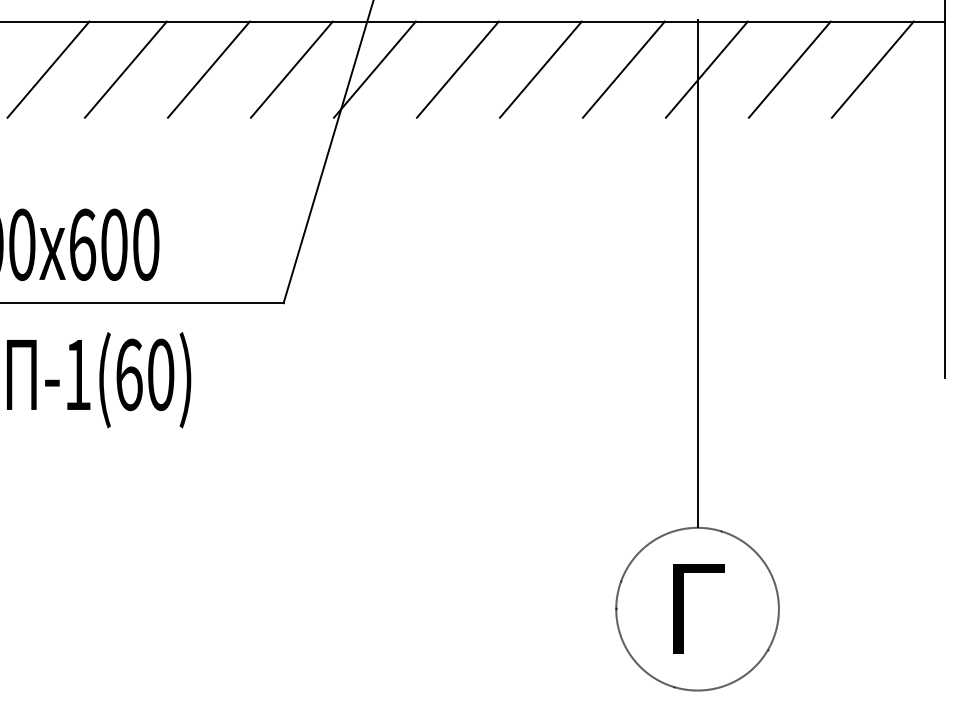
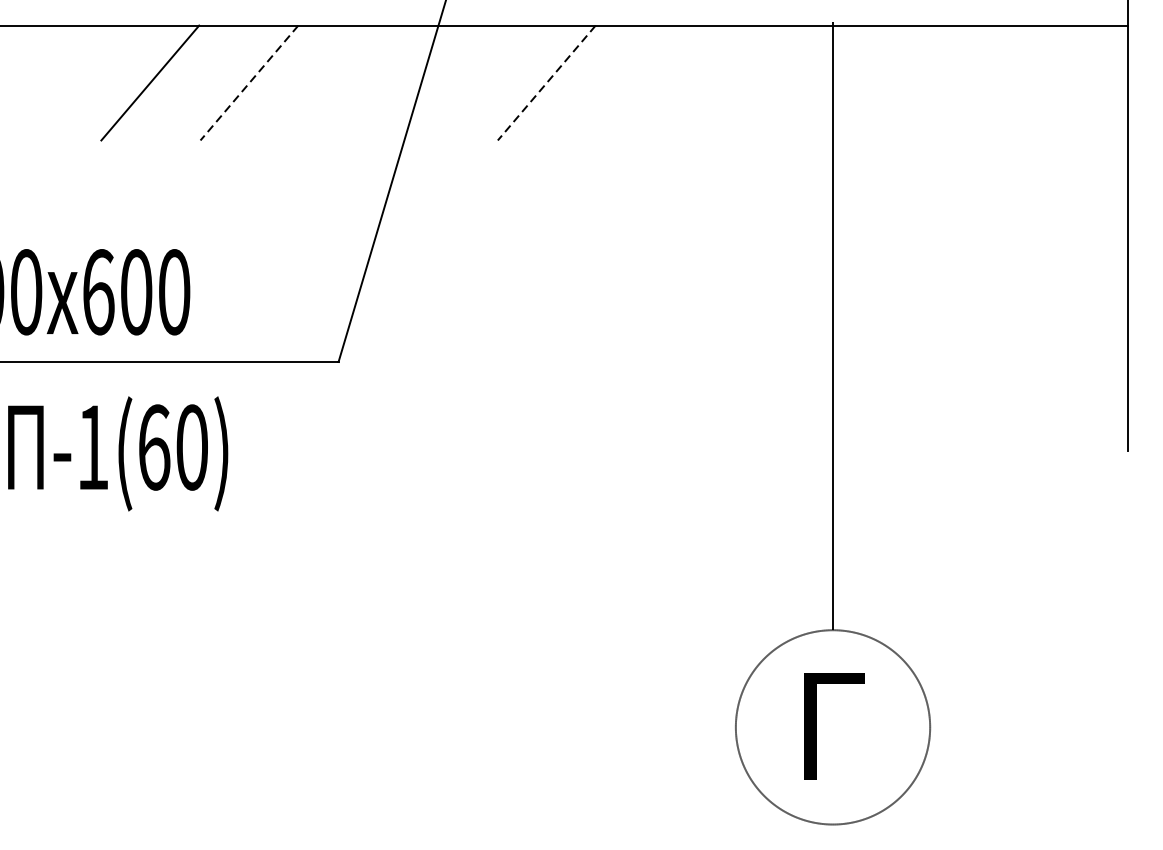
line: (48, 69) -> (57, 82), removed
line: (291, 69) -> (348, 82), removed
line: (374, 69) -> (447, 82), removed
line: (540, 69) -> (645, 82), removed
line: (623, 69) -> (744, 82), removed
line: (706, 69) -> (843, 82), removed
line: (789, 69) -> (942, 82), removed
line: (872, 69) -> (1041, 82), removed
line: (208, 70) -> (248, 84), solid -> dashed
line: (457, 70) -> (546, 84), solid -> dashed

